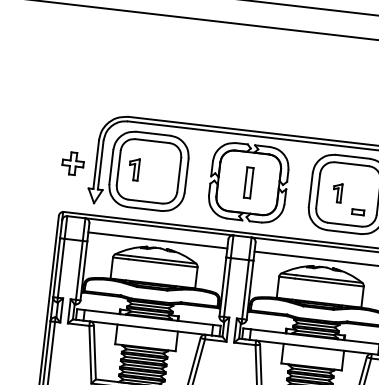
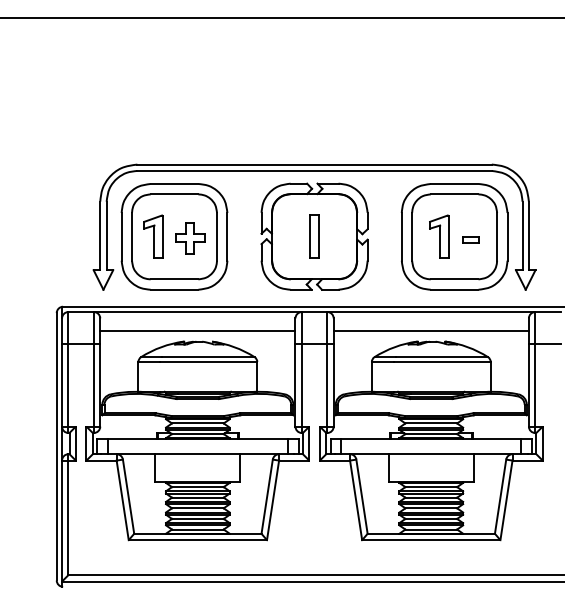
part: (73, 163) -> (190, 238), moved
part: (134, 169) -> (153, 236), size x1.43
part: (337, 192) -> (439, 236), size x1.67
part: (357, 211) -> (470, 239), moved

